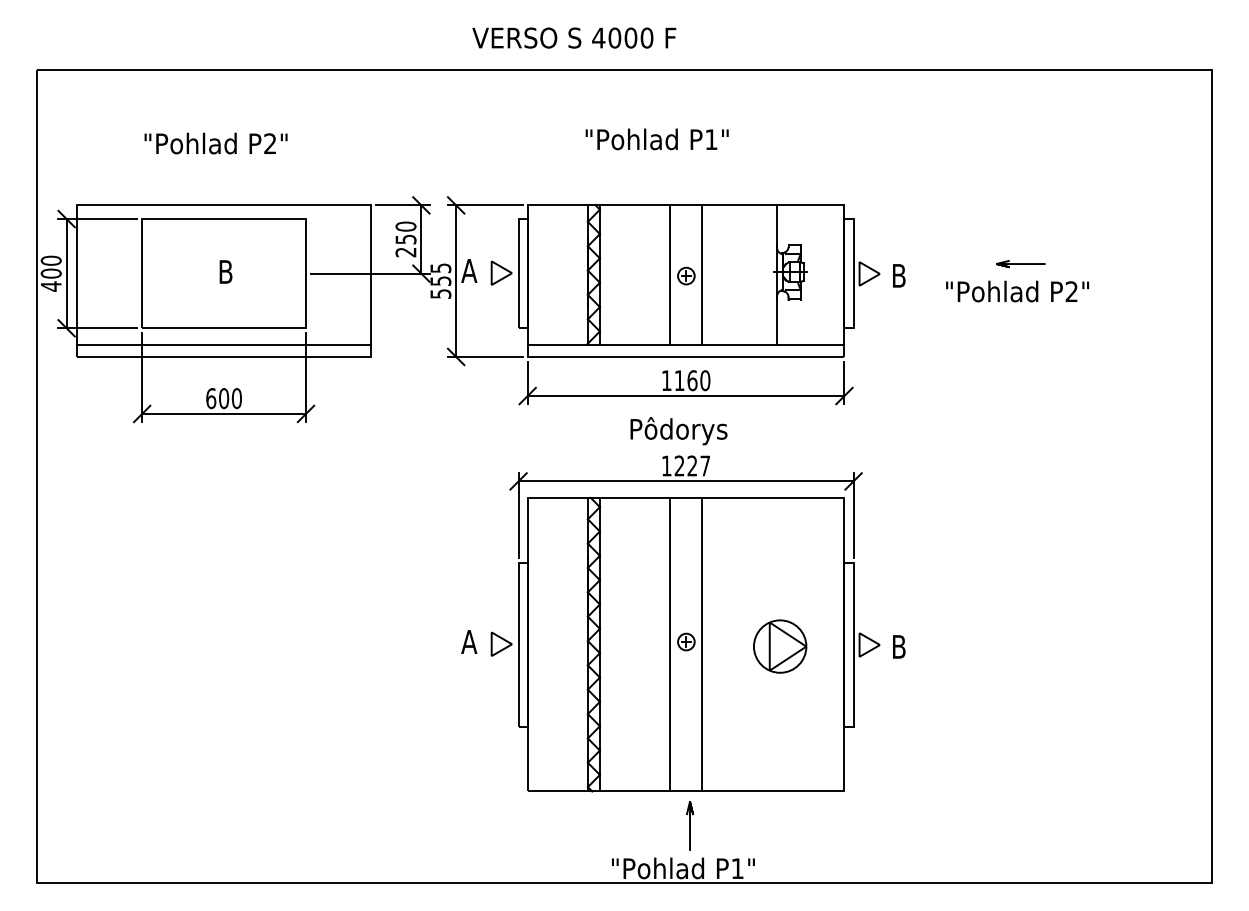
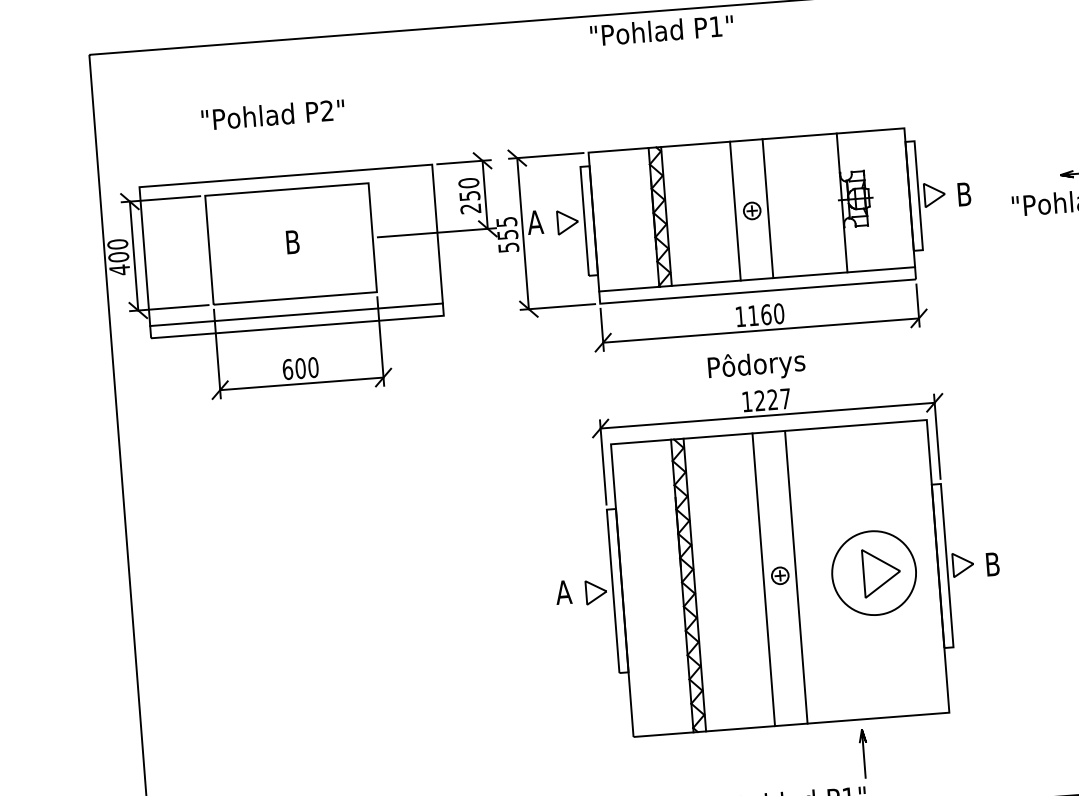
text: (656, 139) -> (661, 30), moved
circle: (779, 646) -> (873, 573), size x1.6
line: (690, 825) -> (864, 753), moved

